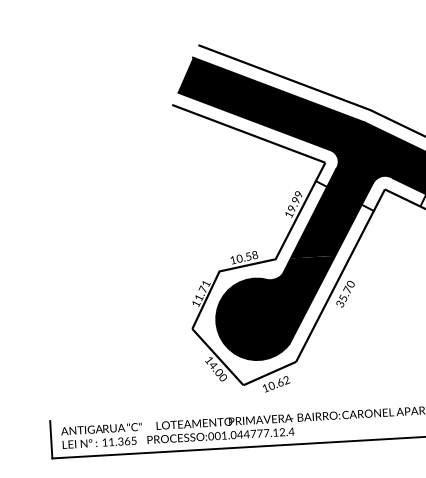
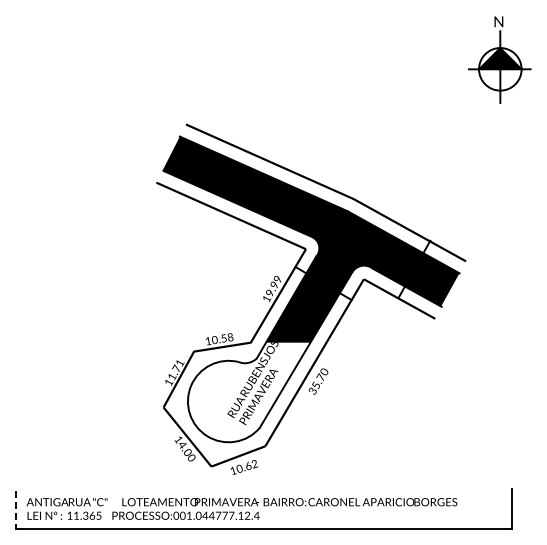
fill: (276, 309) -> (248, 392), removed
line: (51, 439) -> (16, 509), solid -> dashed

